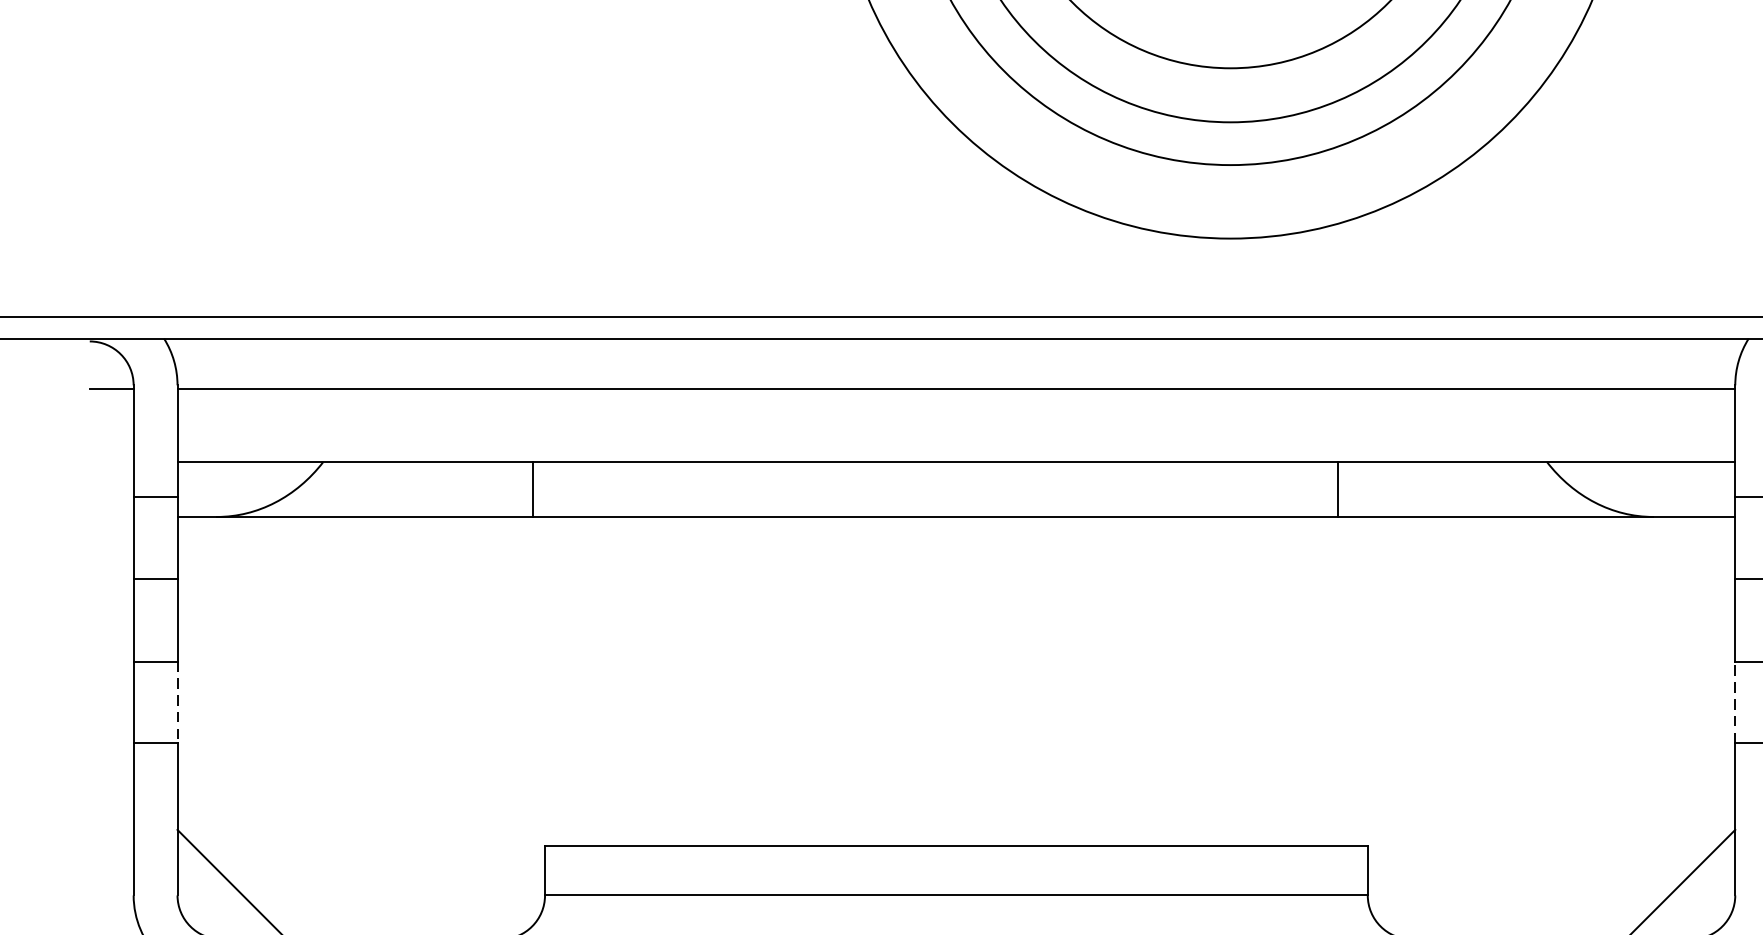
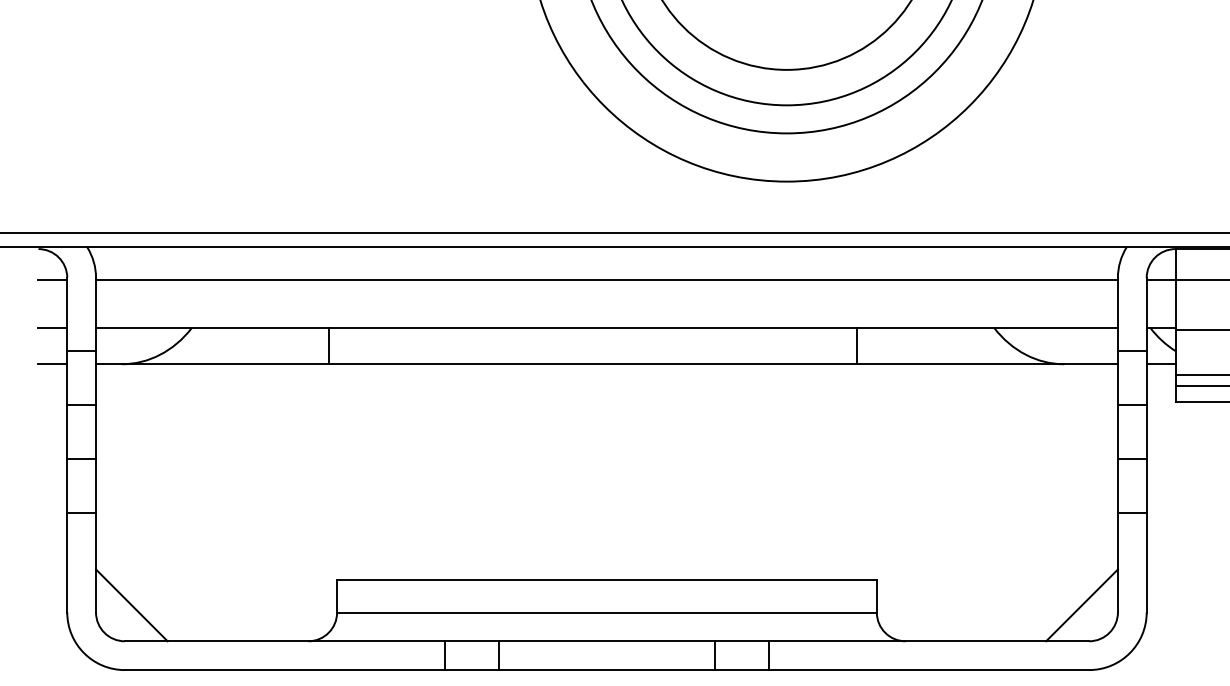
line: (111, 462) -> (52, 328), added
line: (111, 517) -> (52, 364), added
line: (178, 701) -> (96, 485), dashed -> solid
line: (1734, 701) -> (1117, 485), dashed -> solid

